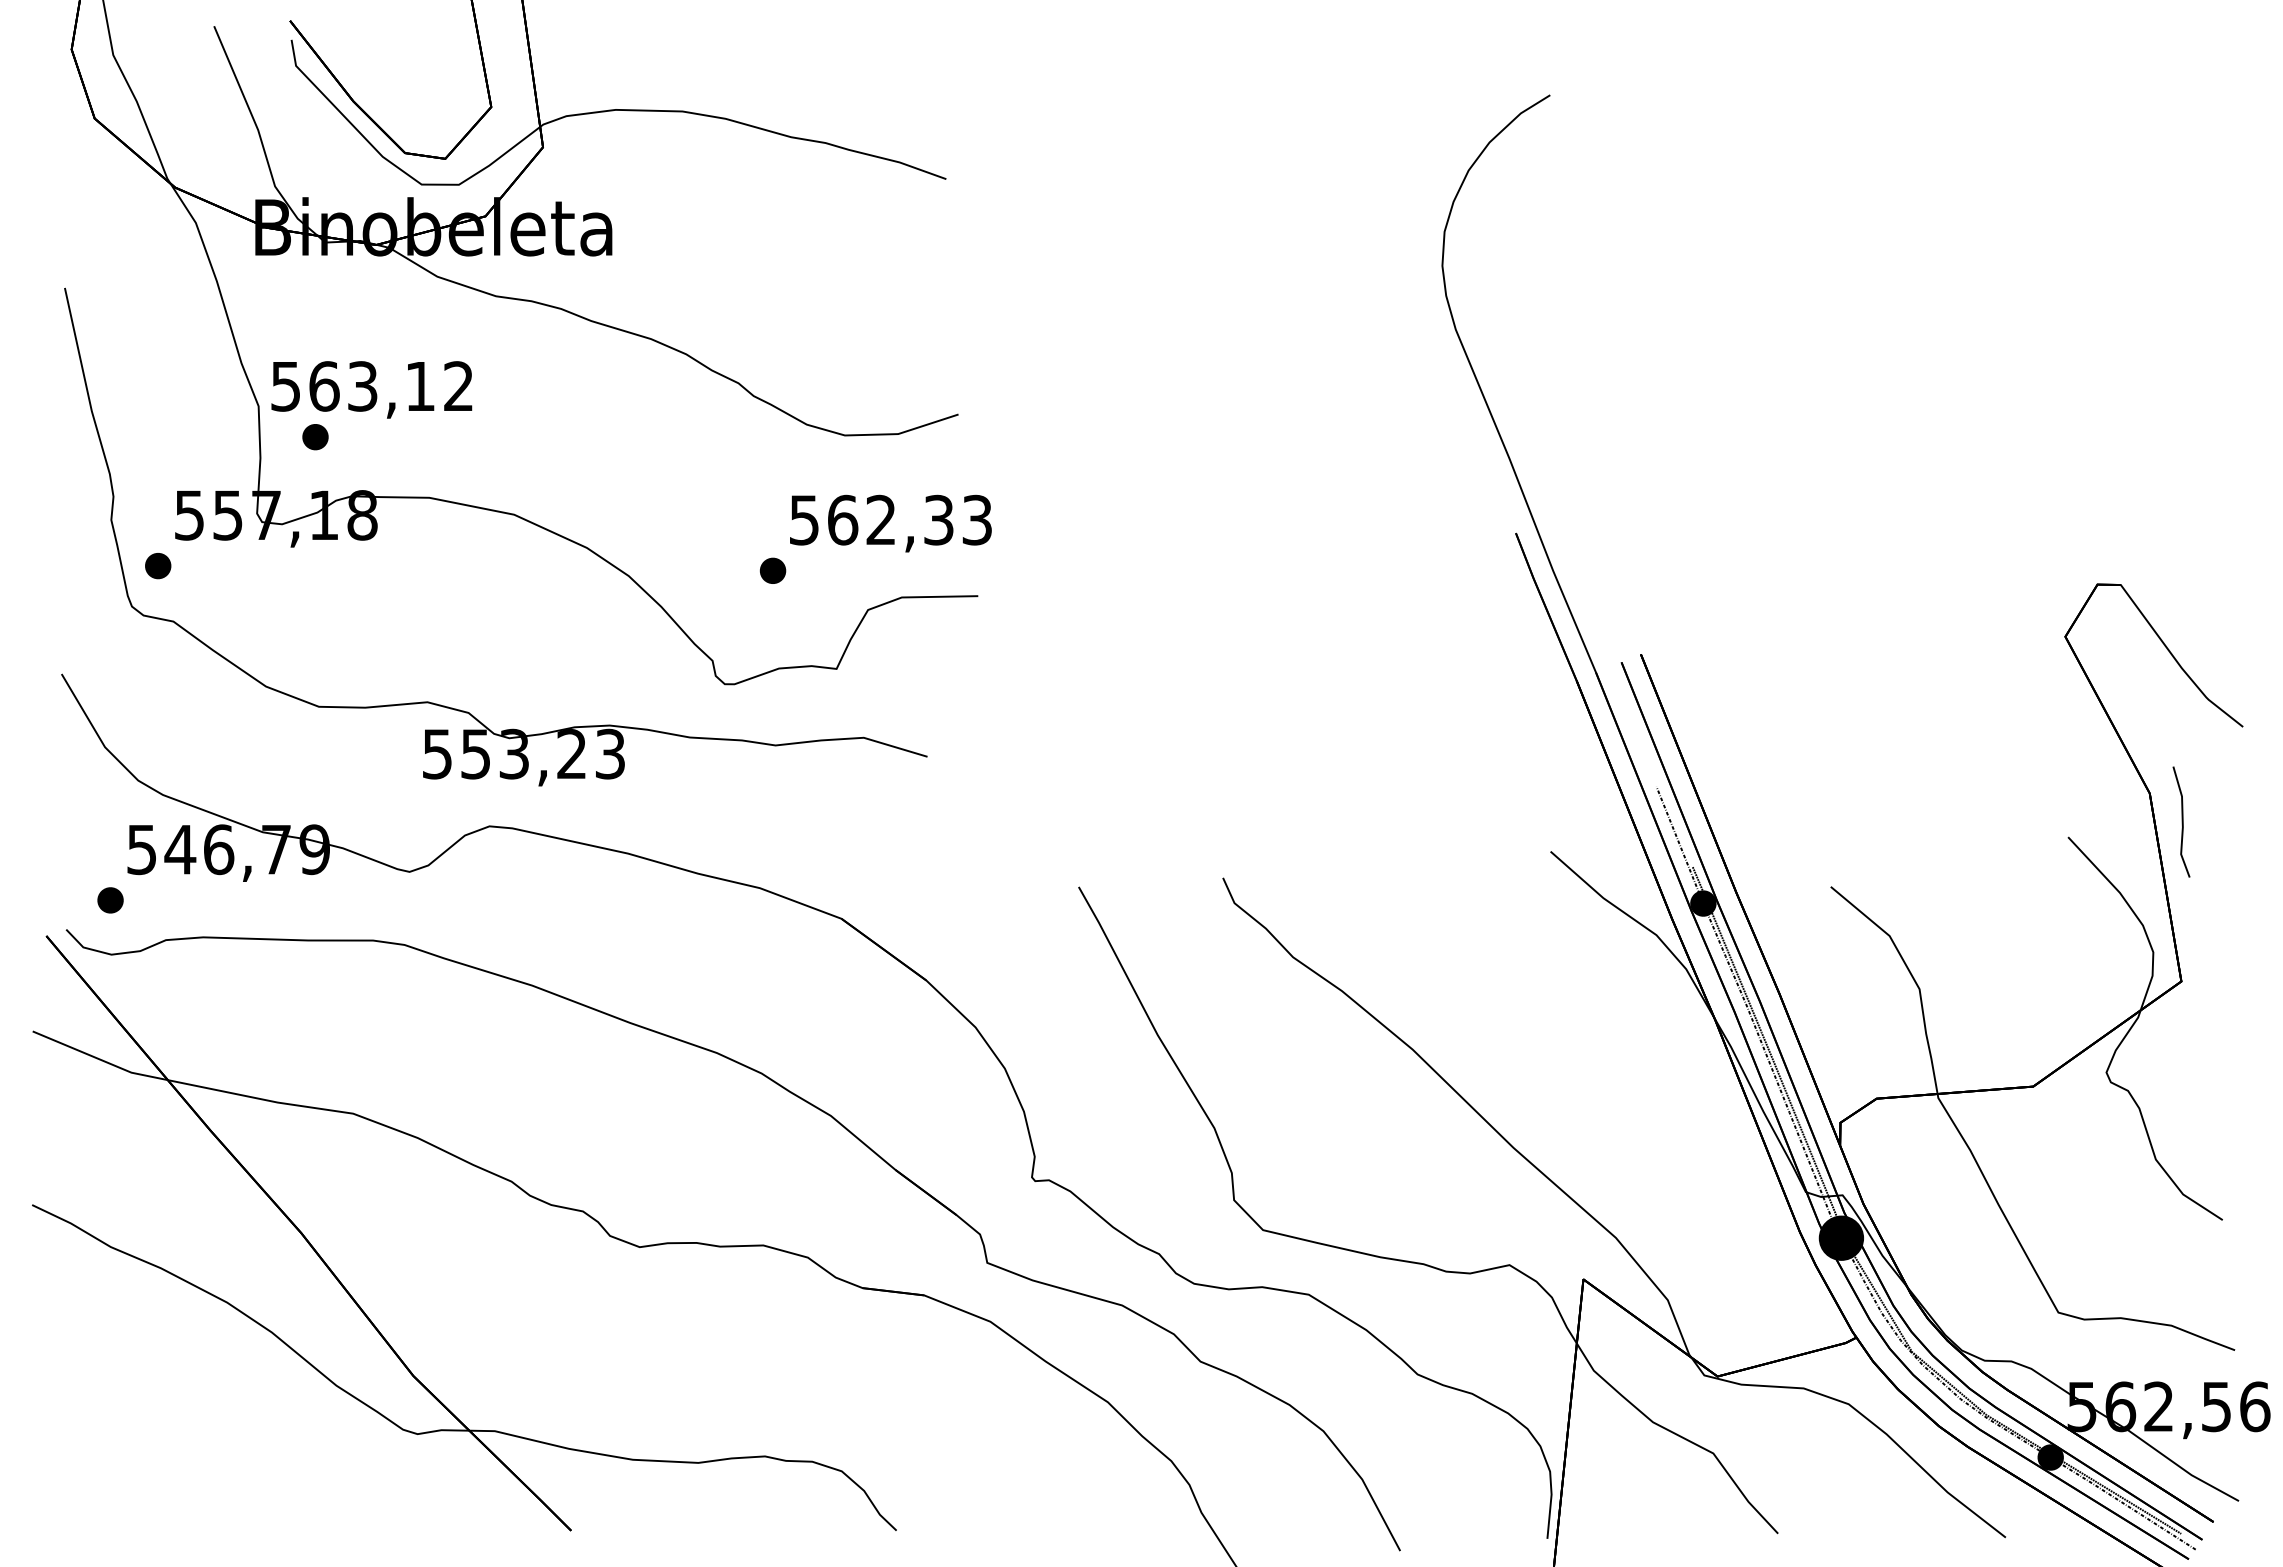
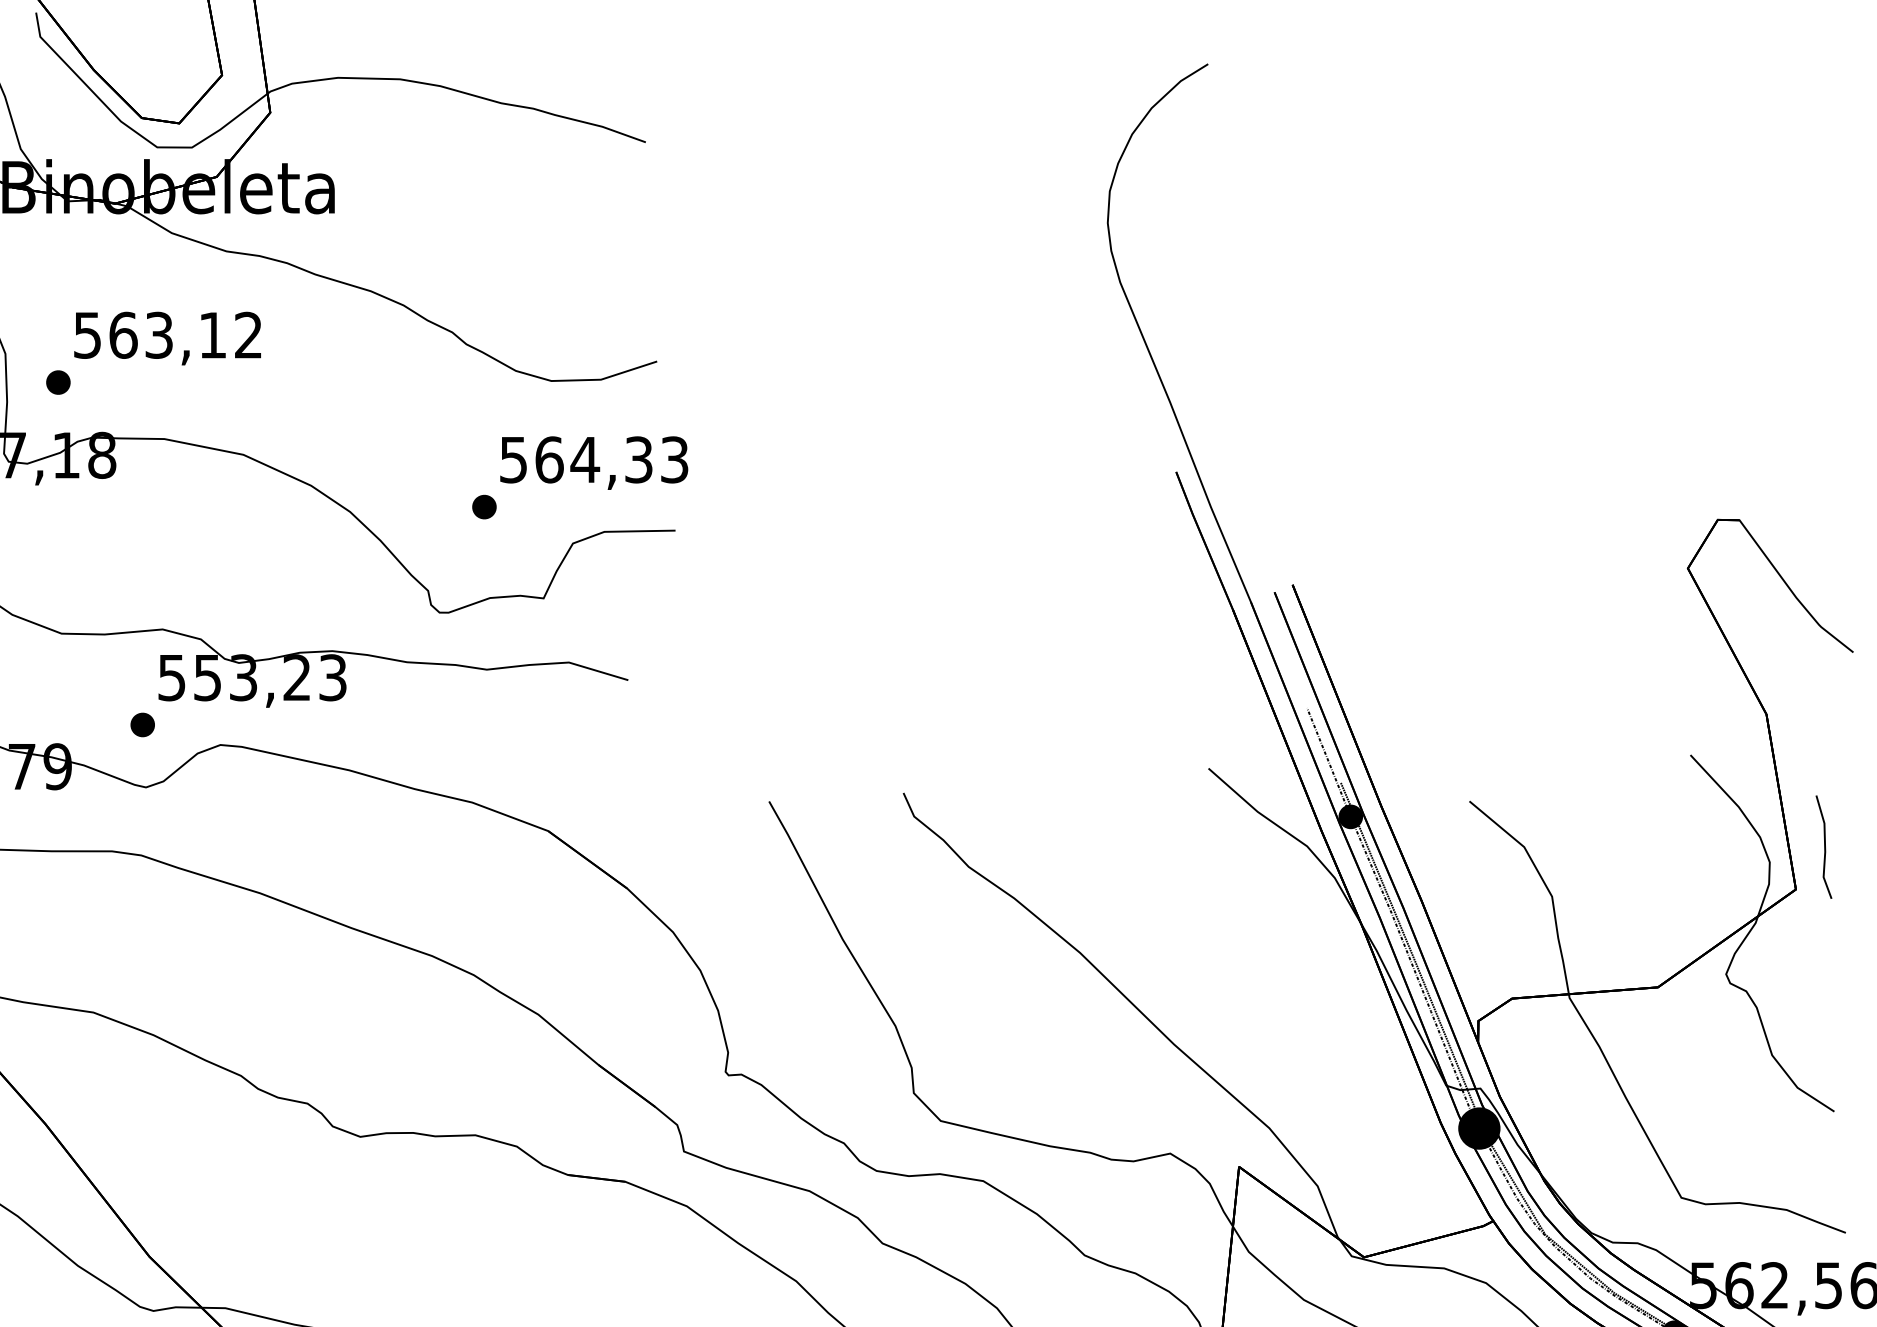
text: (371, 389) -> (167, 338), moved
text: (881, 519) -> (585, 459), 562,33 -> 564,33
part: (406, 804) -> (143, 724), added
line: (2181, 821) -> (1823, 846), moved

